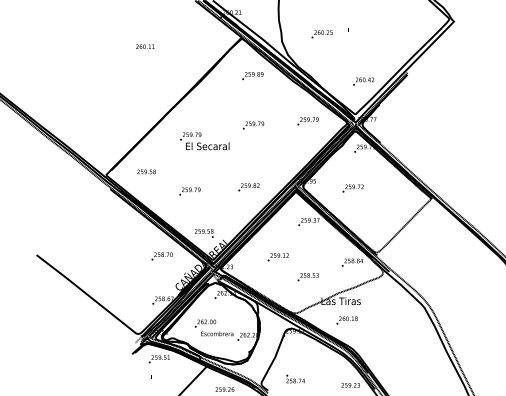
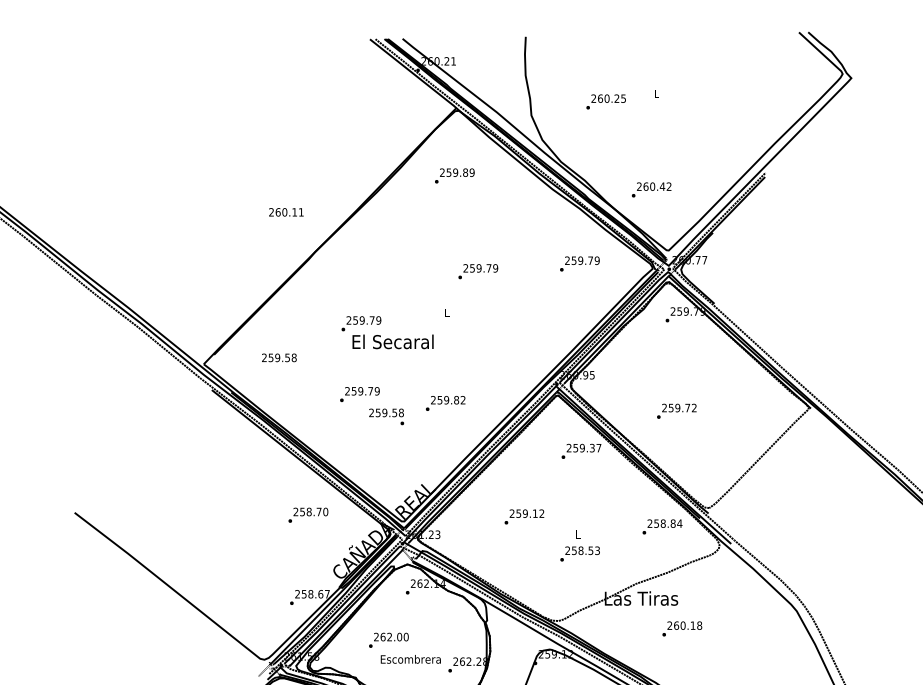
text: (145, 46) -> (286, 211), moved
text: (252, 76) -> (454, 176), moved
text: (363, 81) -> (651, 189), moved
text: (204, 141) -> (387, 332), moved
text: (248, 187) -> (444, 403), moved
text: (352, 188) -> (675, 411), moved
text: (204, 233) -> (387, 416), moved
text: (346, 320) -> (681, 628), moved

